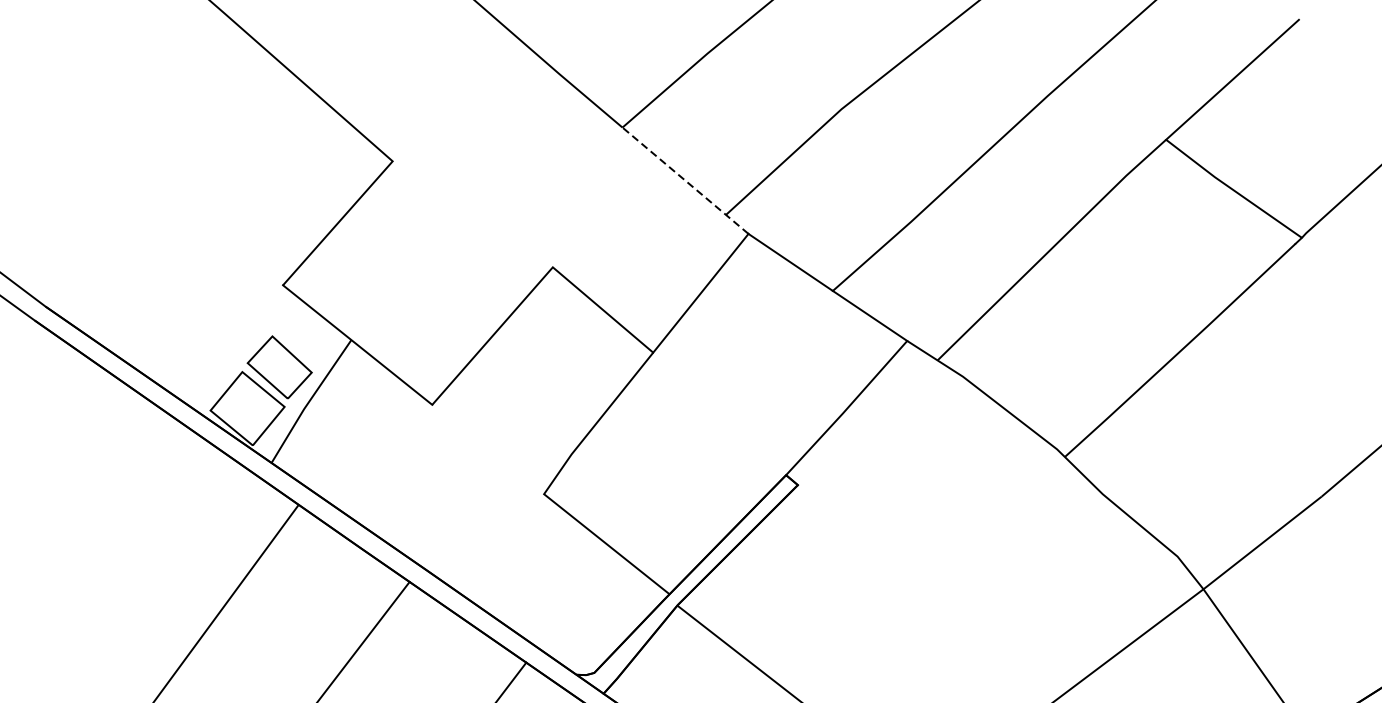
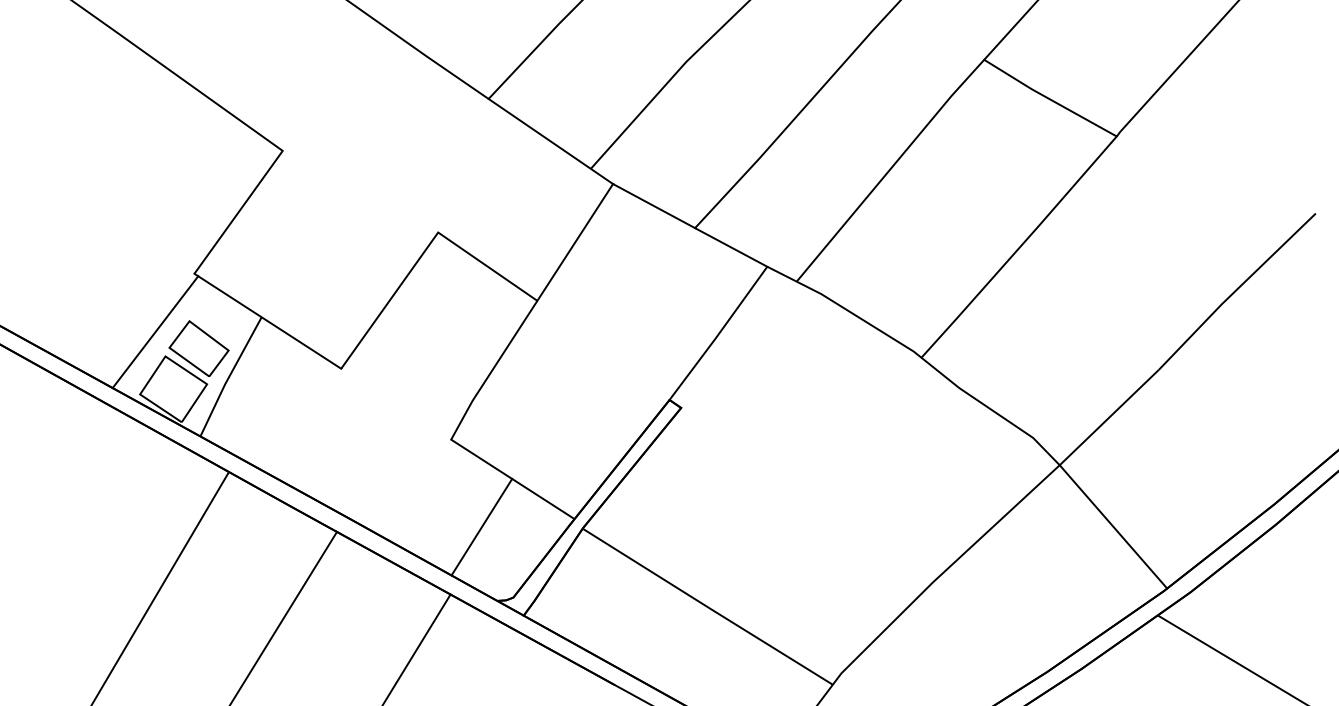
line: (685, 180) -> (550, 141), dashed -> solid
line: (234, 344) -> (155, 332), added
line: (567, 592) -> (481, 526), added

